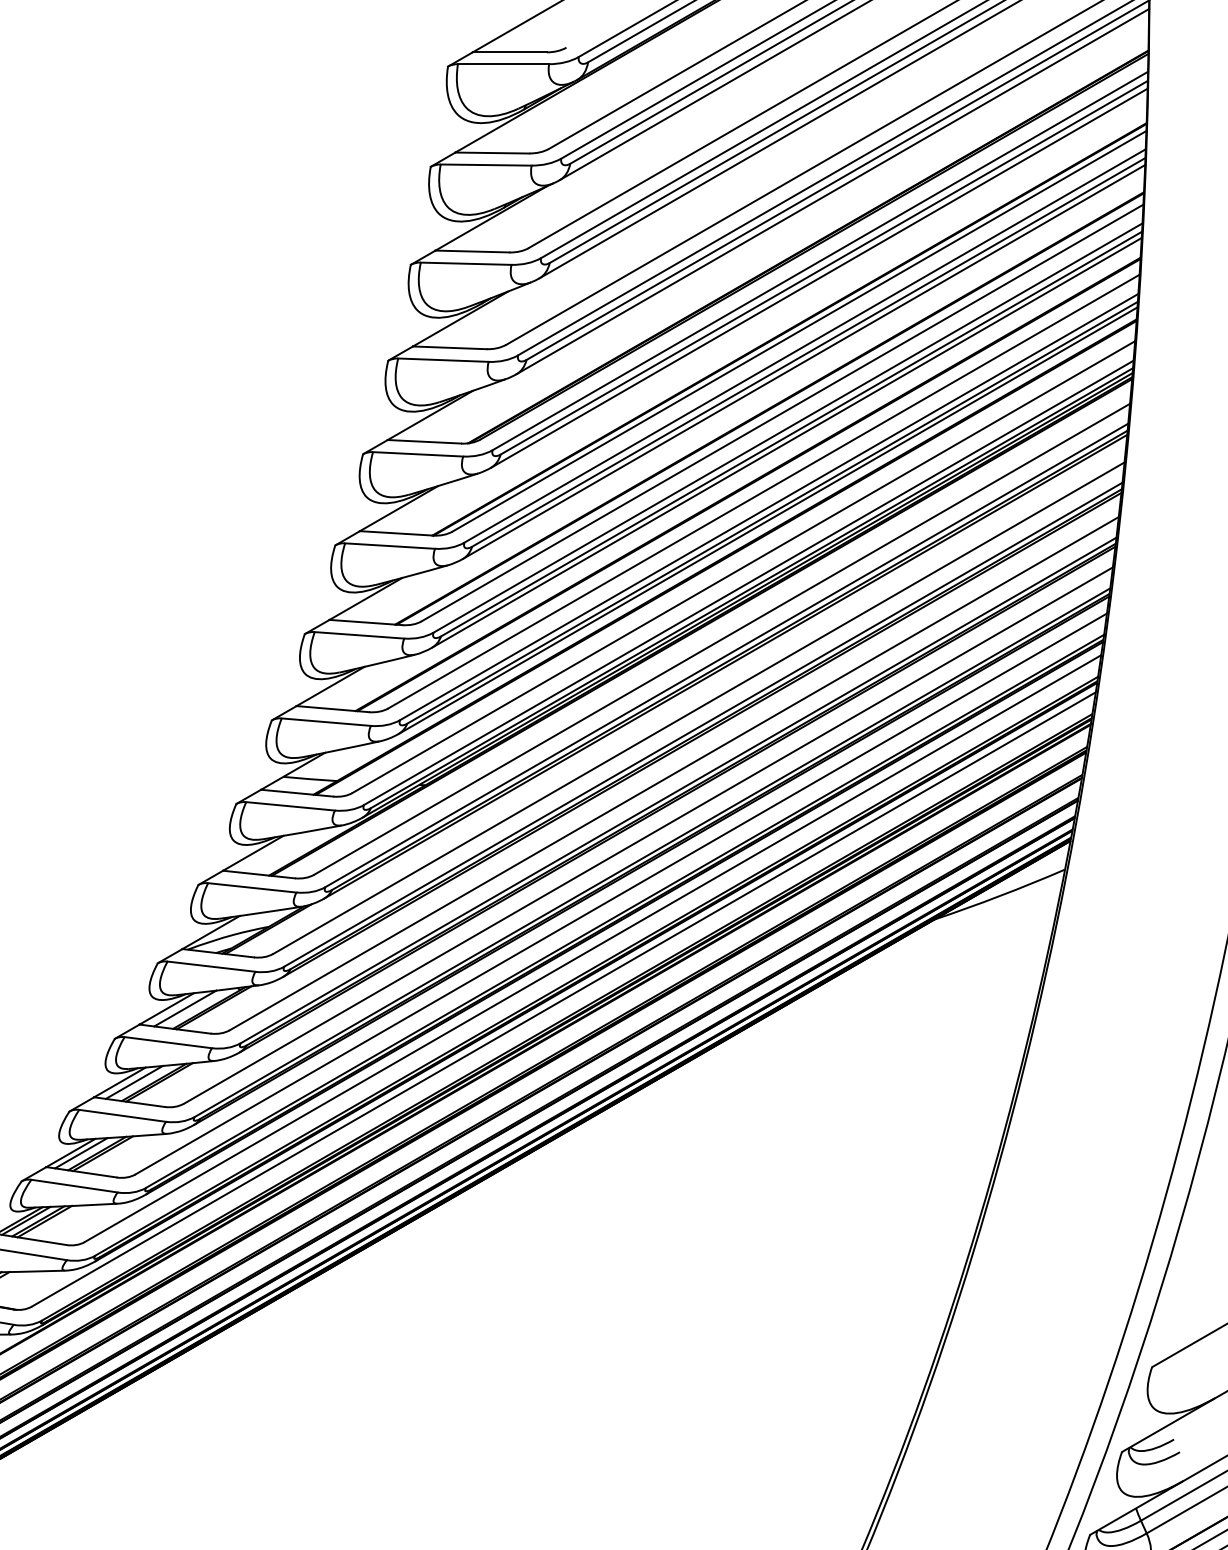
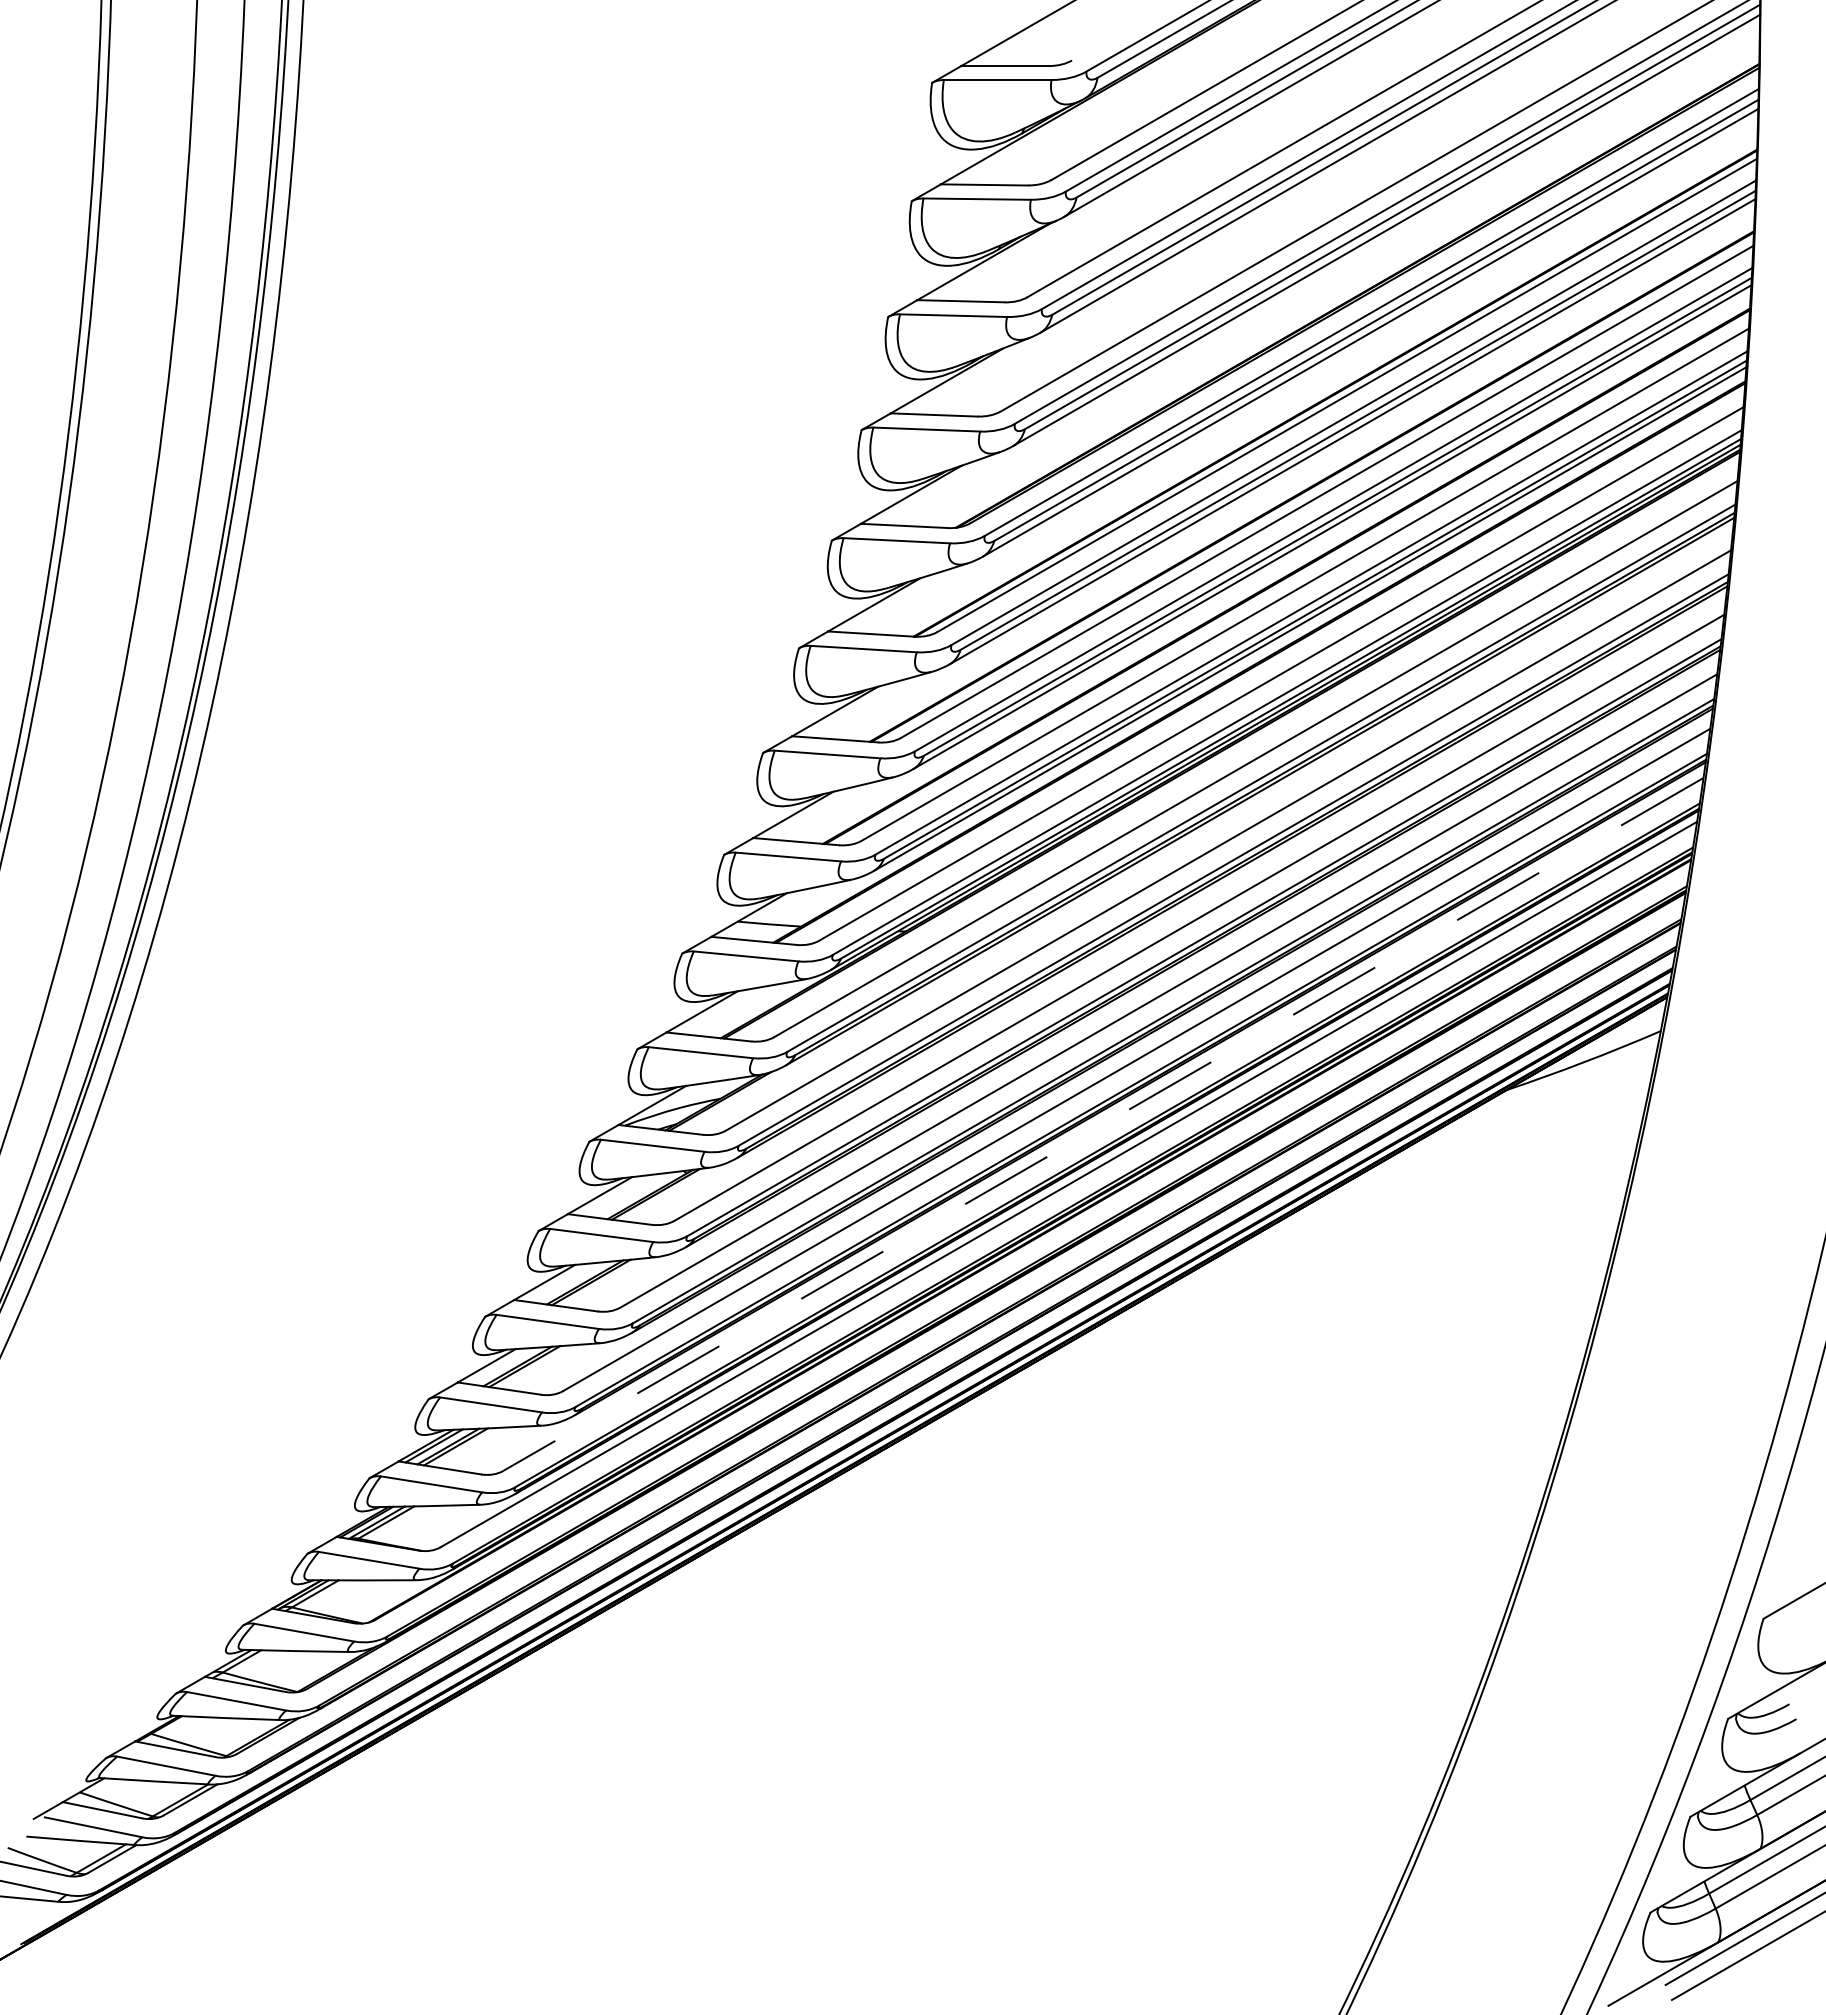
line: (593, 948) -> (1103, 1124), solid -> dashed
line: (184, 1008) -> (621, 1195), removed
line: (134, 1082) -> (561, 1282), removed
line: (81, 1152) -> (499, 1365), removed

